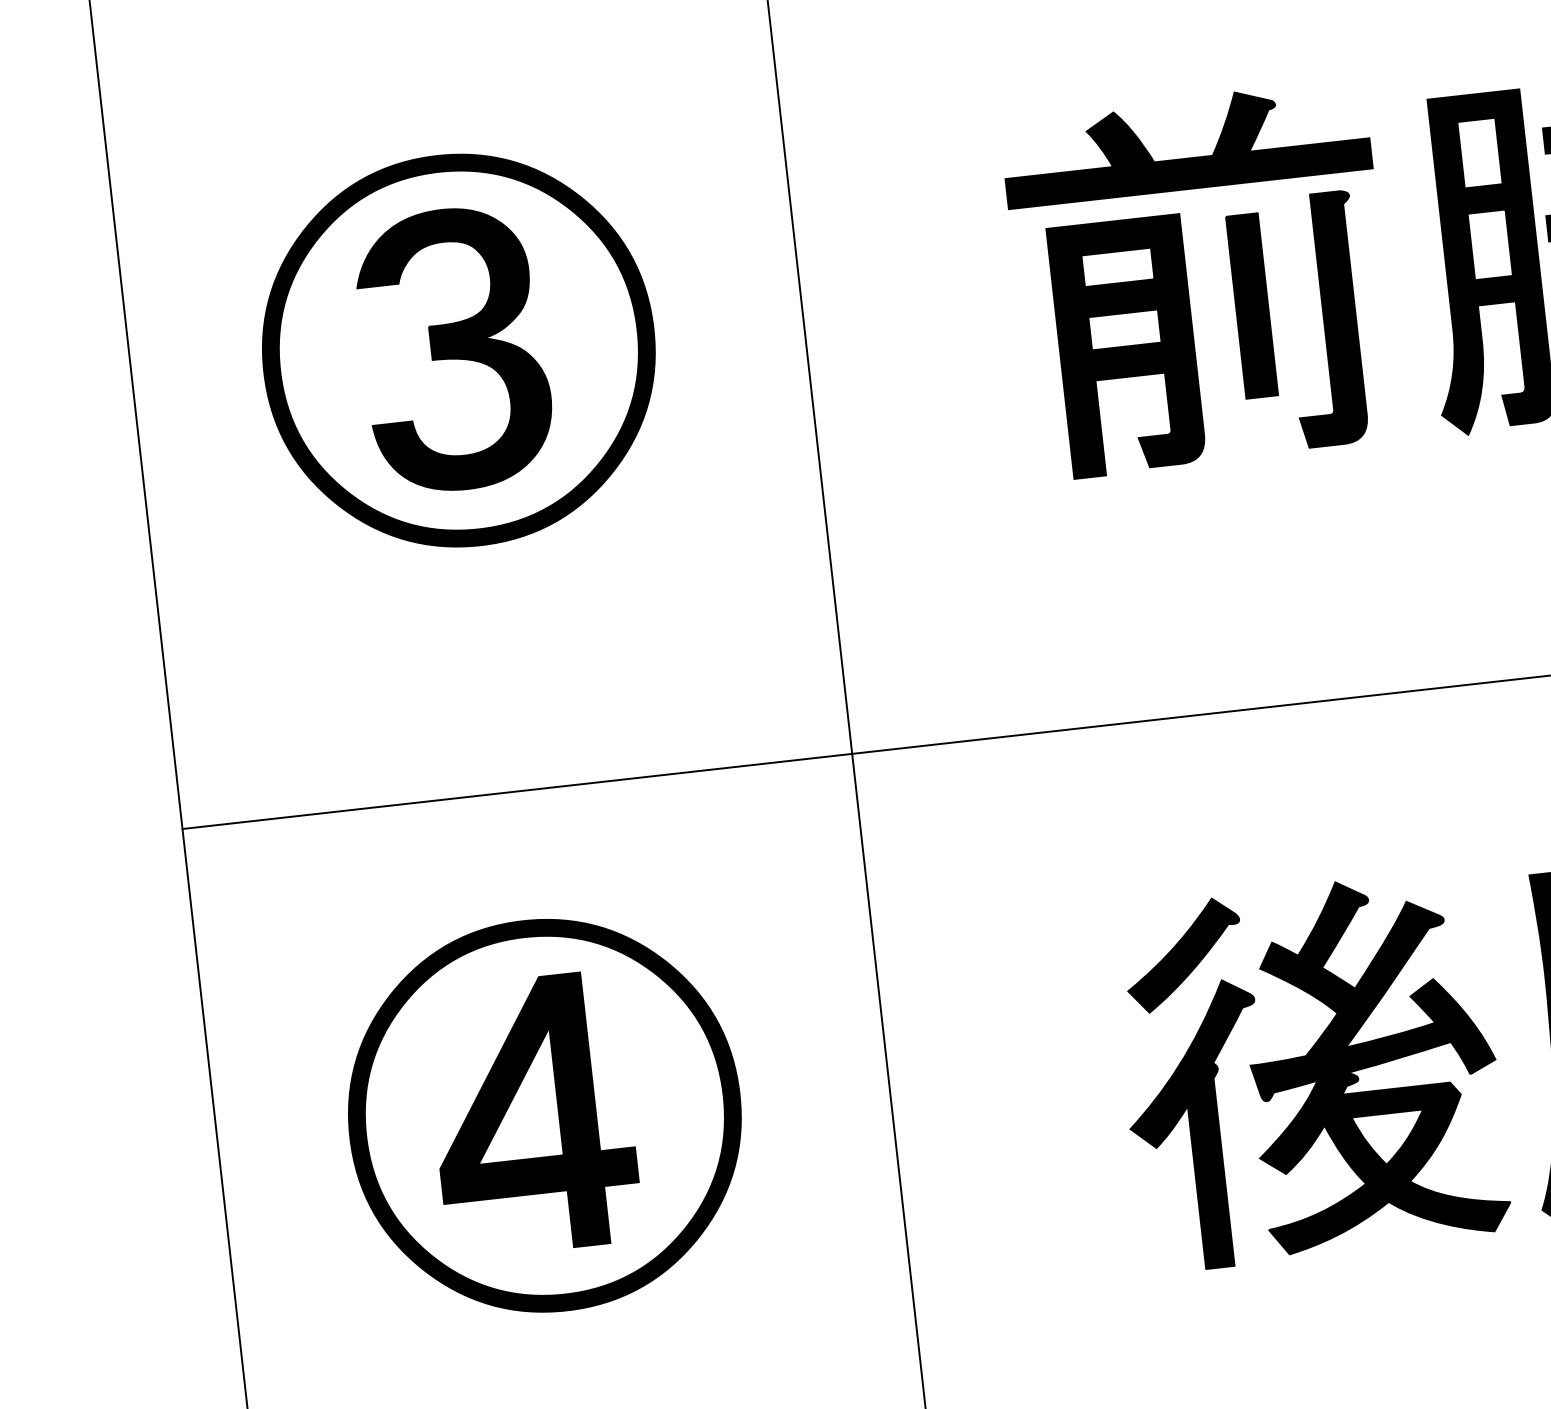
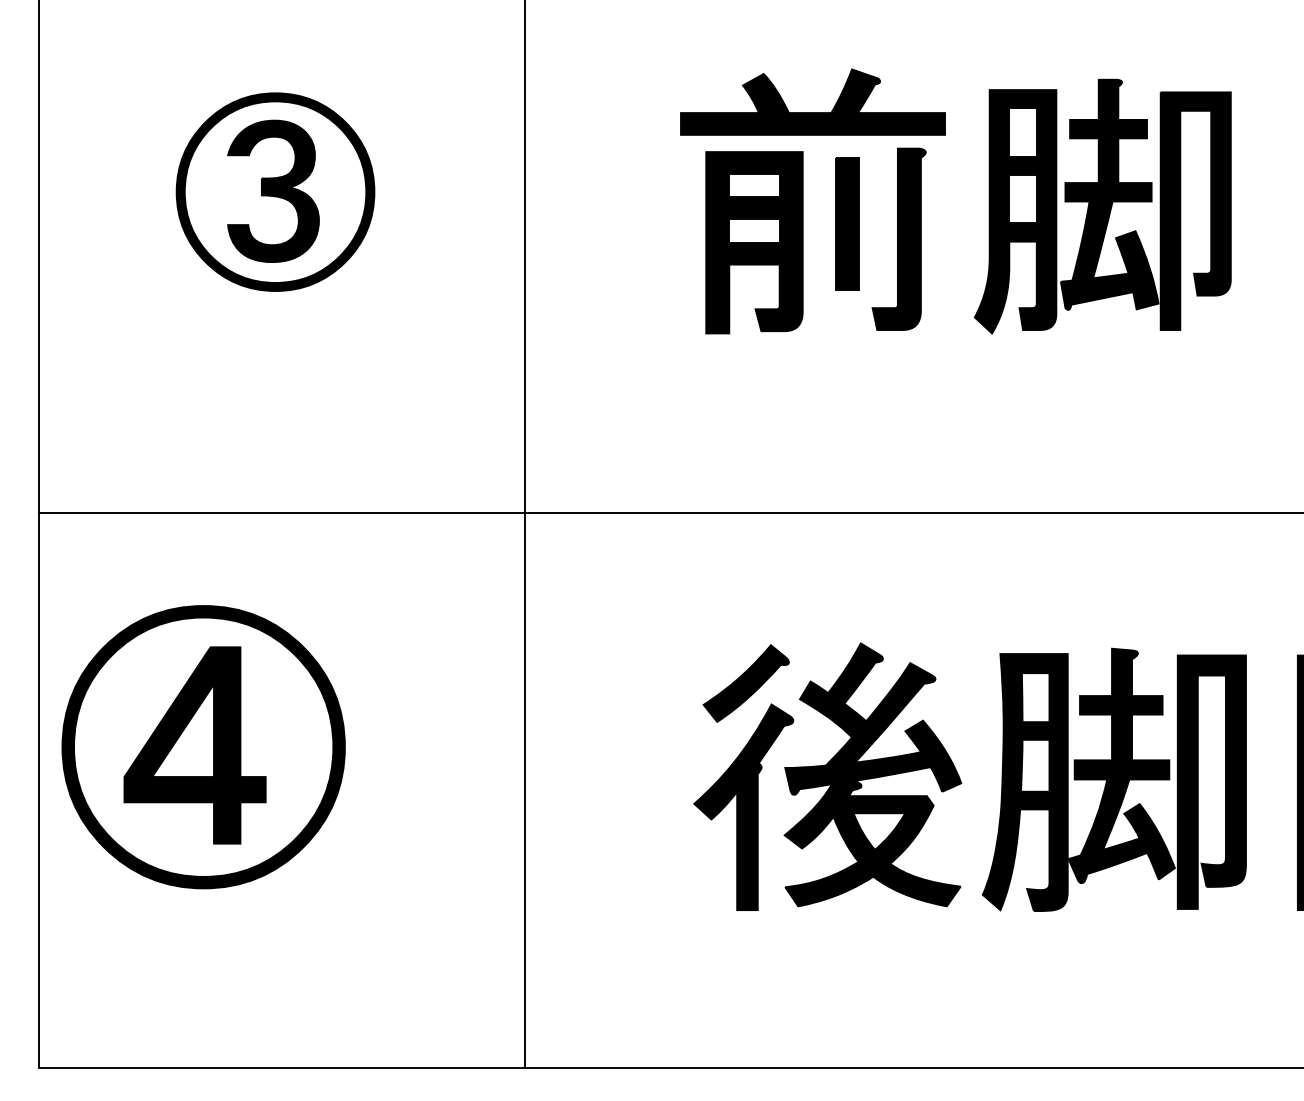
part: (458, 351) -> (275, 192), size x0.7
part: (544, 1116) -> (203, 747), moved

